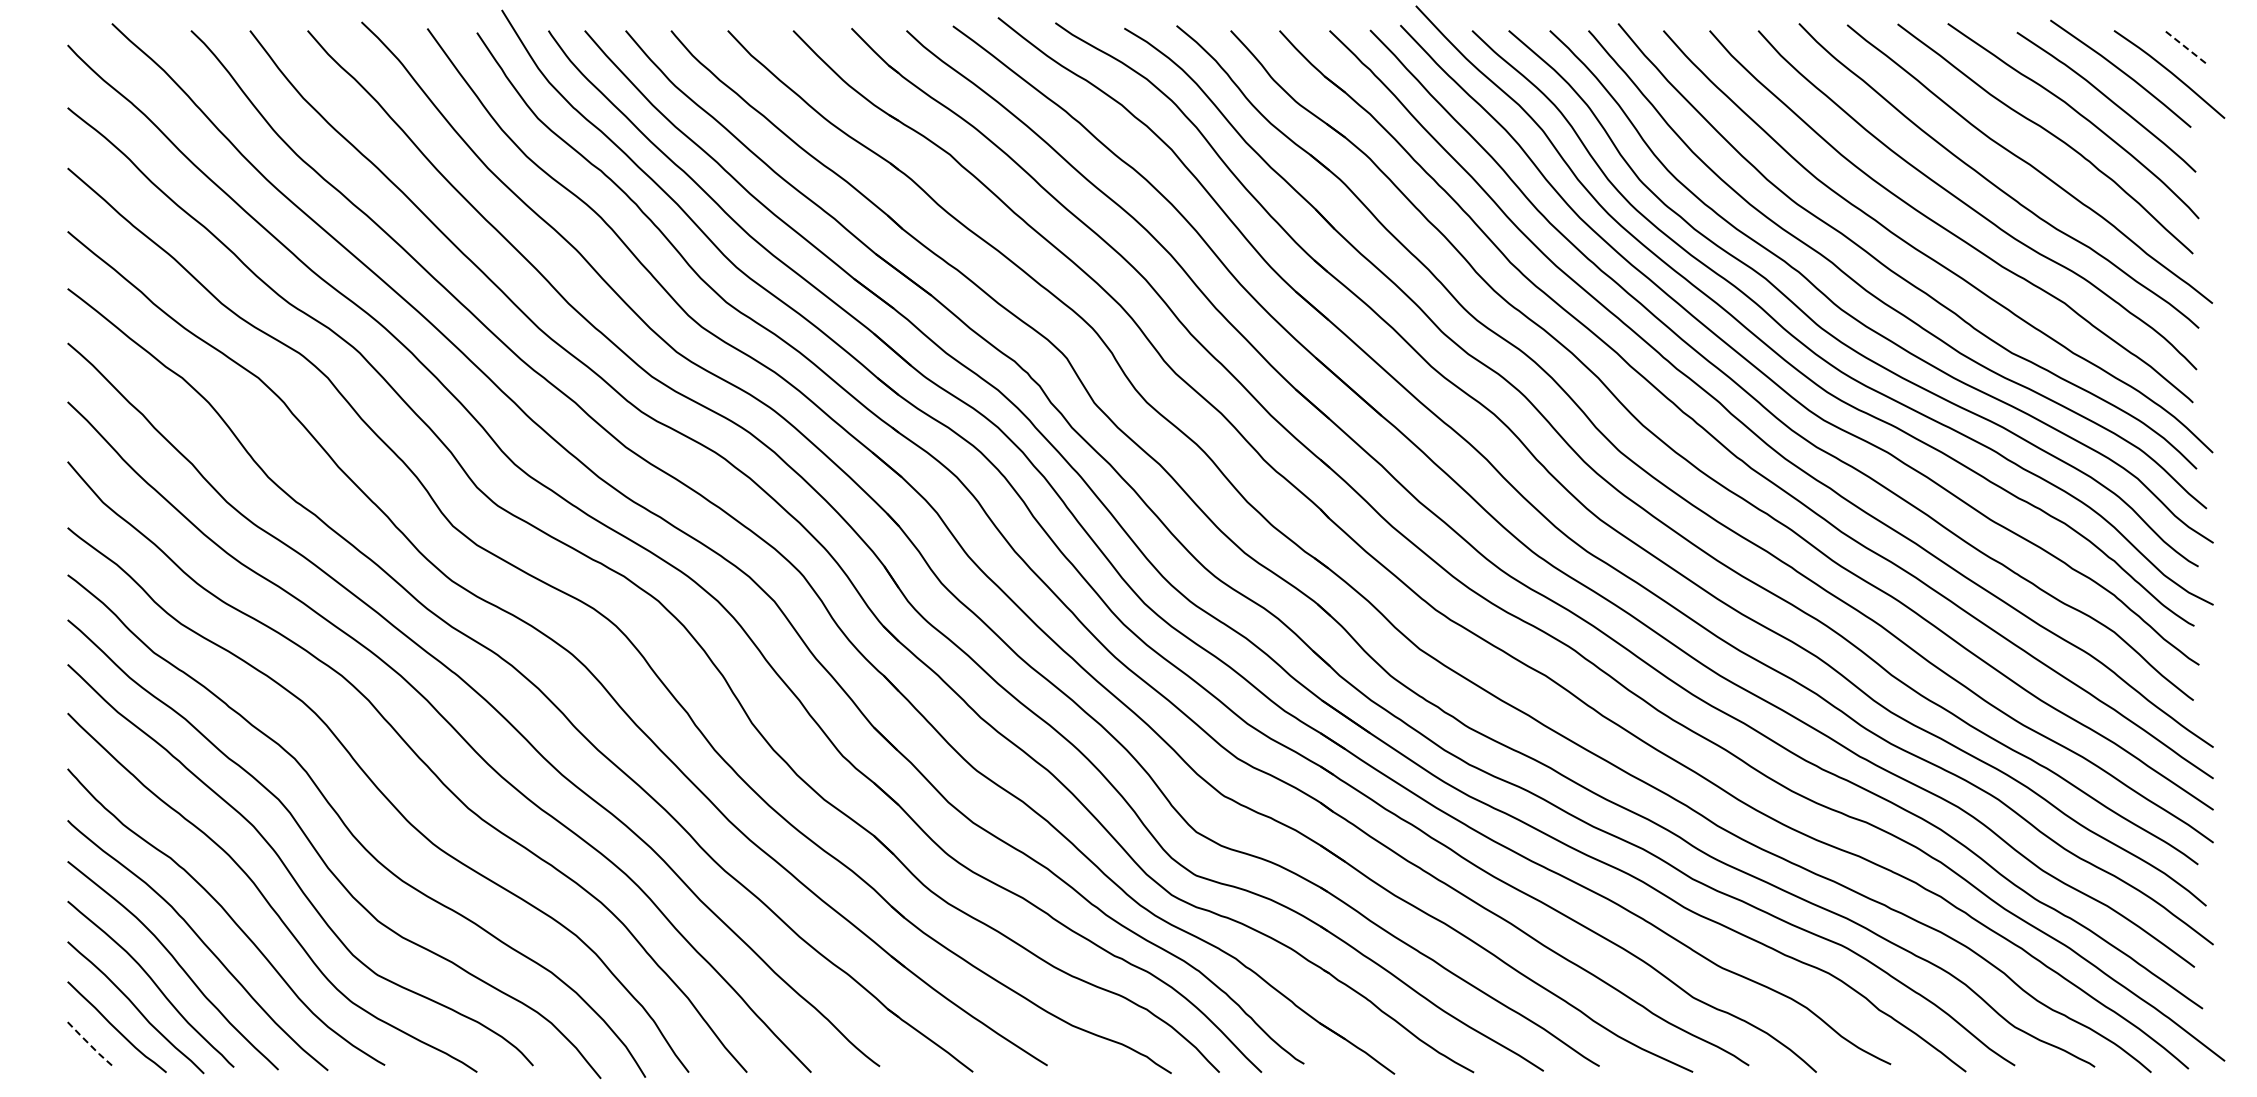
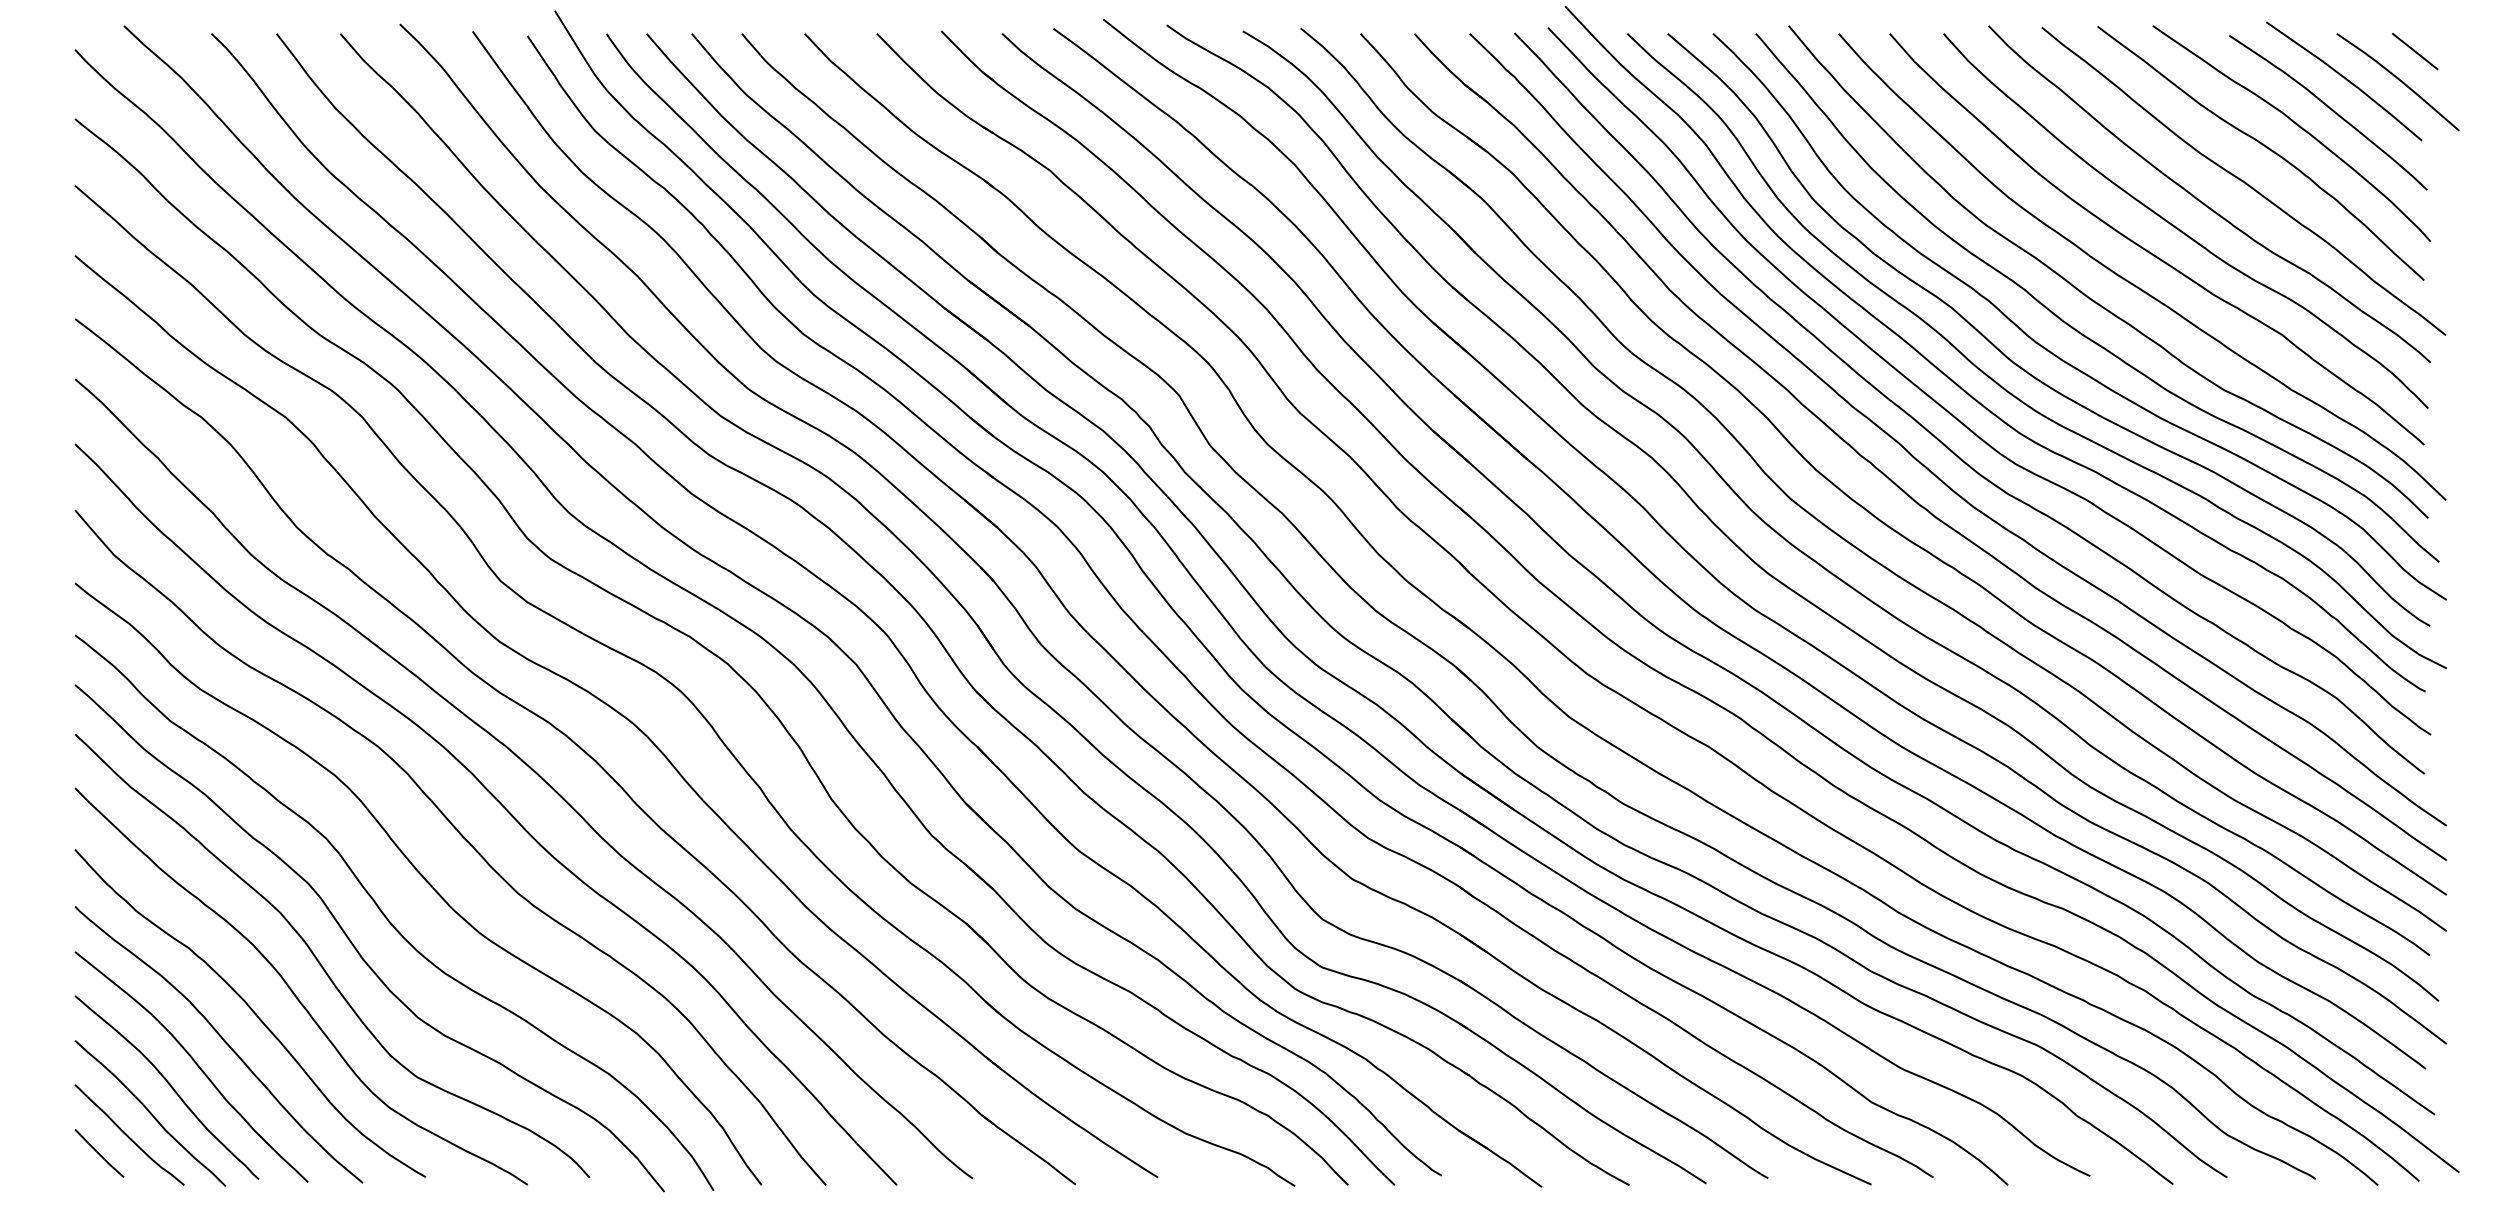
line: (2184, 46) -> (2414, 51), dashed -> solid
line: (89, 1044) -> (99, 1154), dashed -> solid

